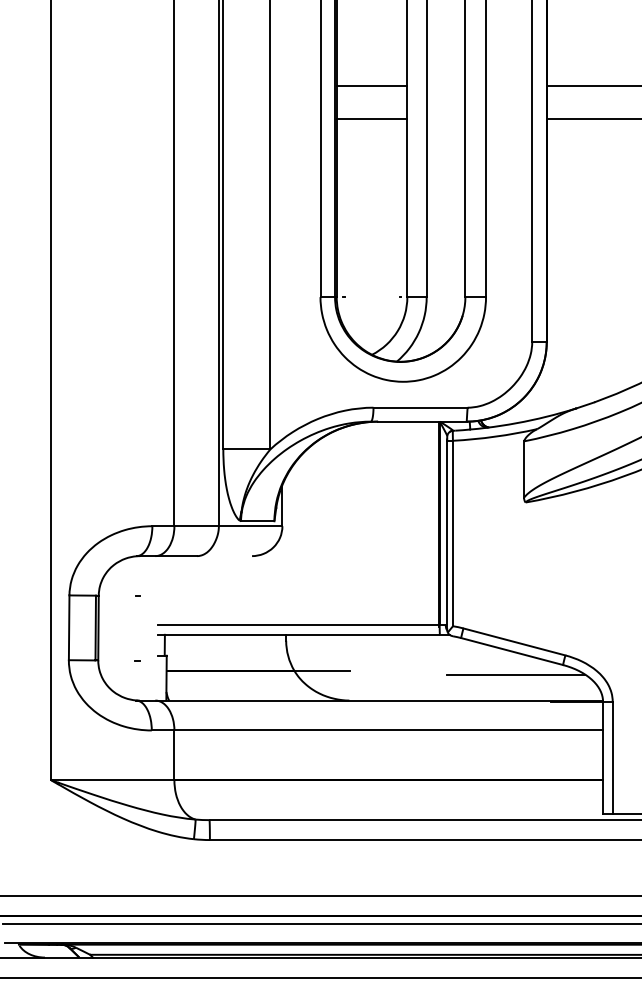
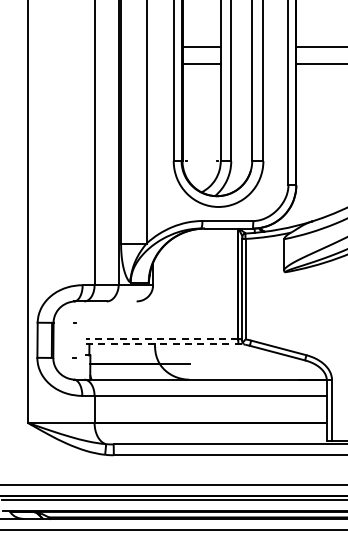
line: (297, 624) -> (161, 338), solid -> dashed
line: (303, 635) -> (164, 344), solid -> dashed
line: (515, 674) -> (279, 365), removed

